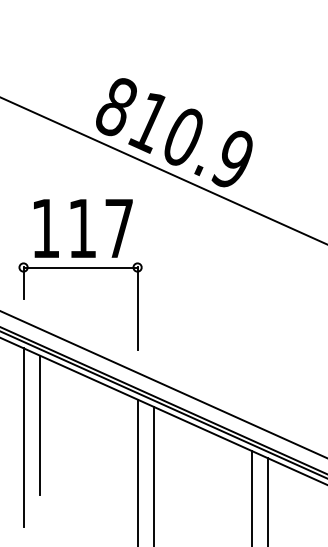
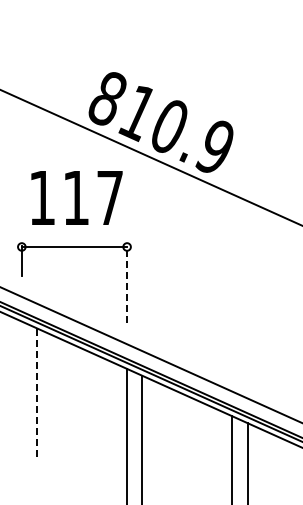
text: (82, 228) -> (76, 197), moved
line: (138, 308) -> (127, 284), solid -> dashed
line: (40, 425) -> (37, 392), solid -> dashed
line: (23, 438) -> (21, 404), removed

